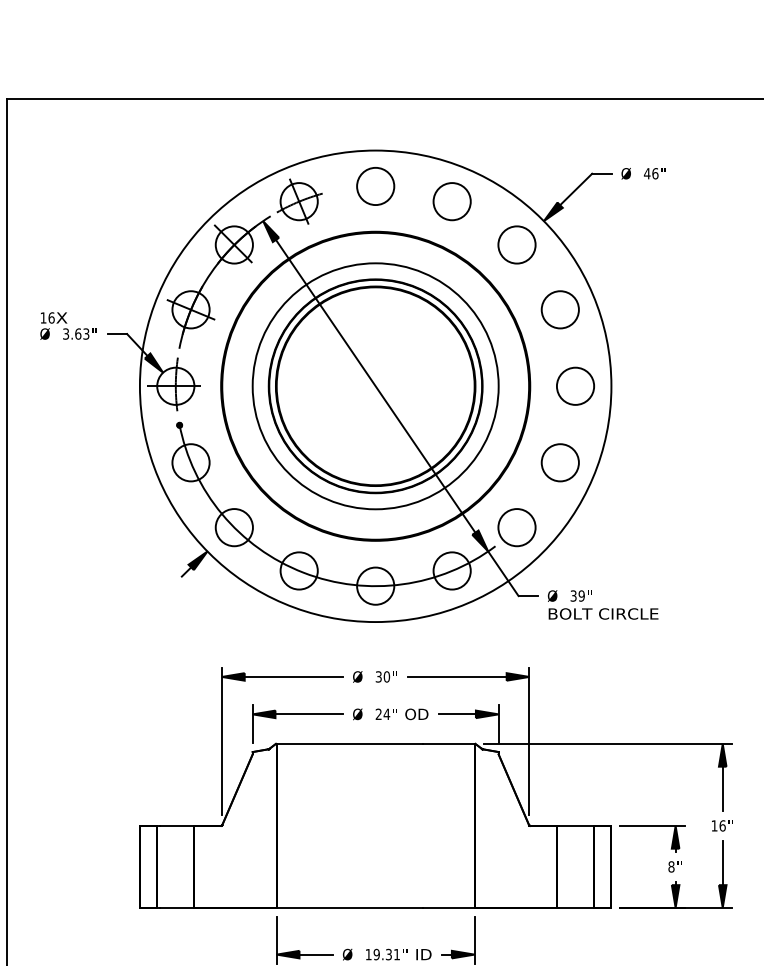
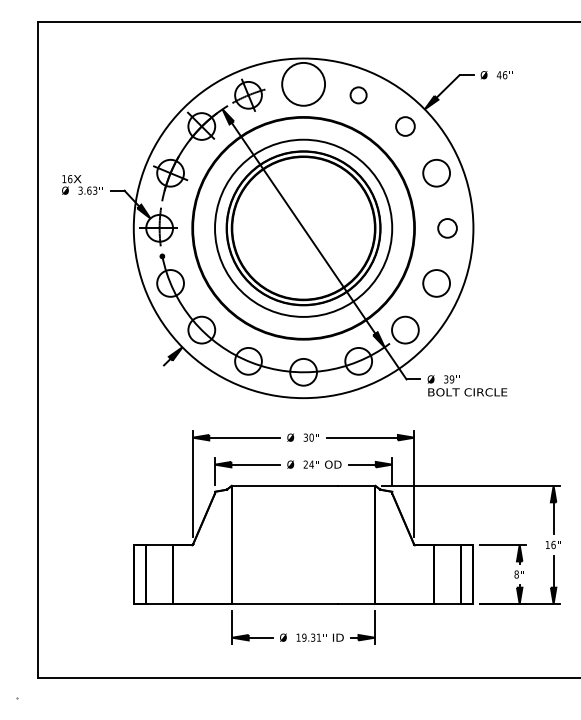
circle: (375, 185) -> (303, 83), size x1.6
circle: (451, 201) -> (358, 95), size x0.6
circle: (517, 244) -> (405, 126), size x0.7
circle: (575, 386) -> (447, 228), size x0.7

